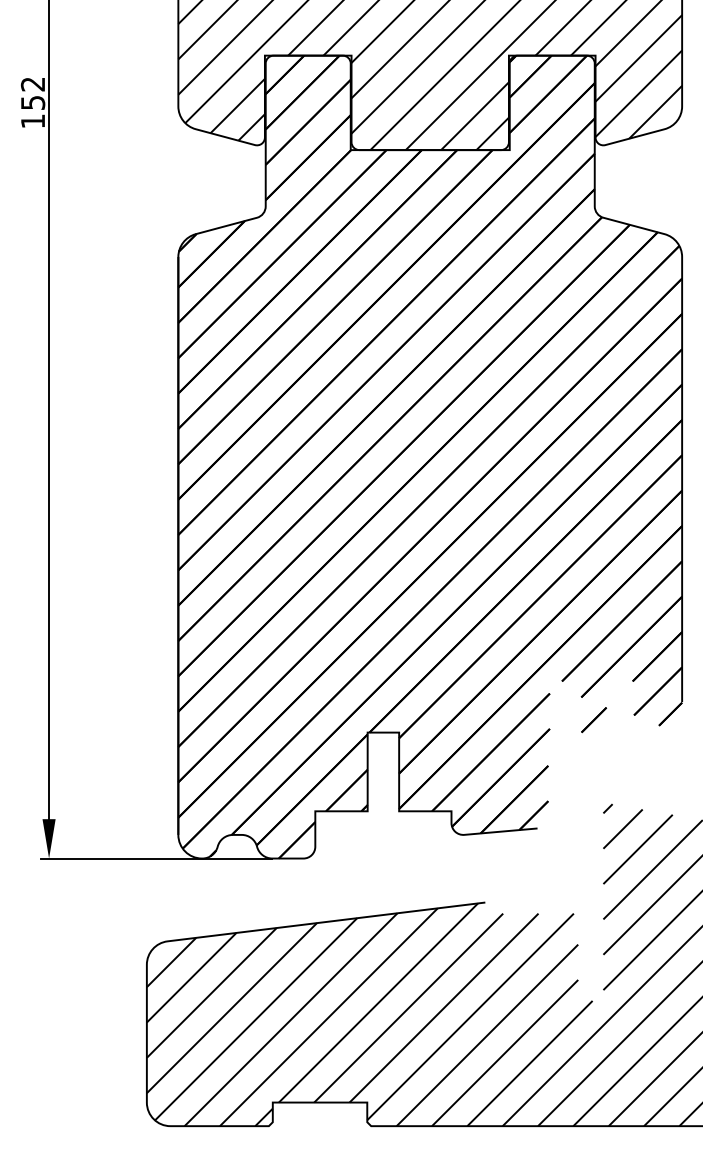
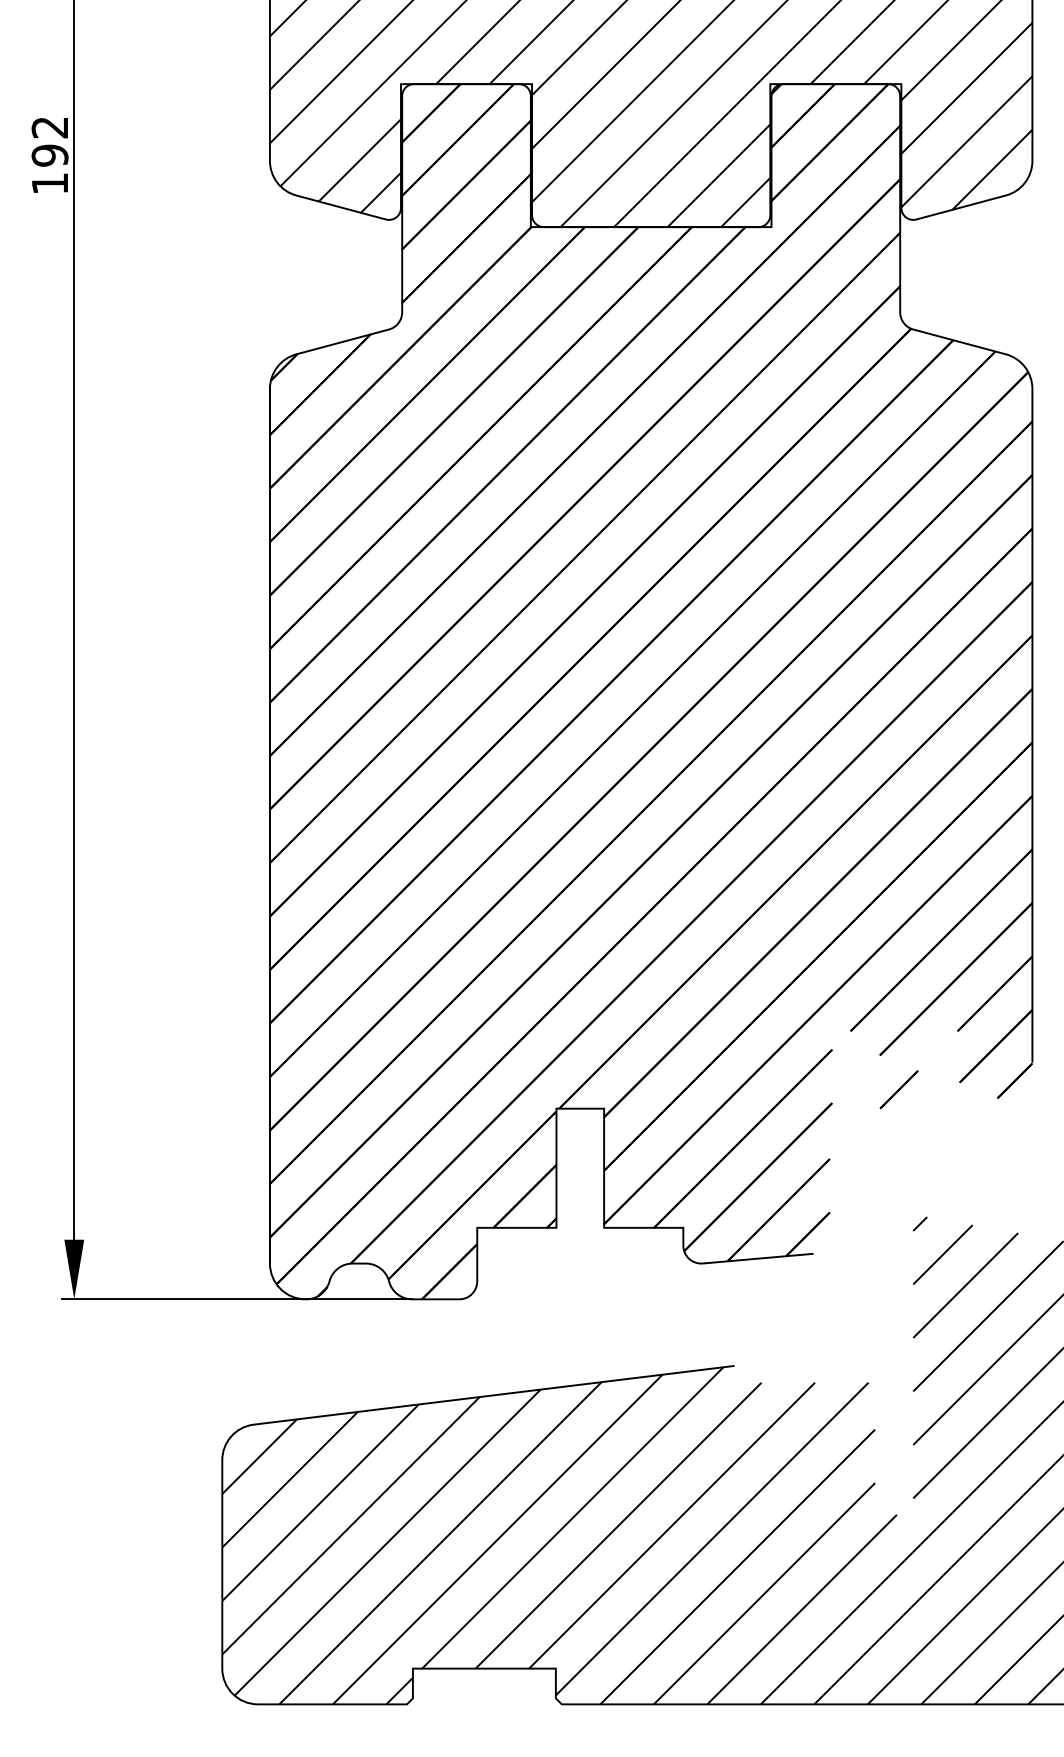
text: (32, 102) -> (49, 155), 152 -> 192

